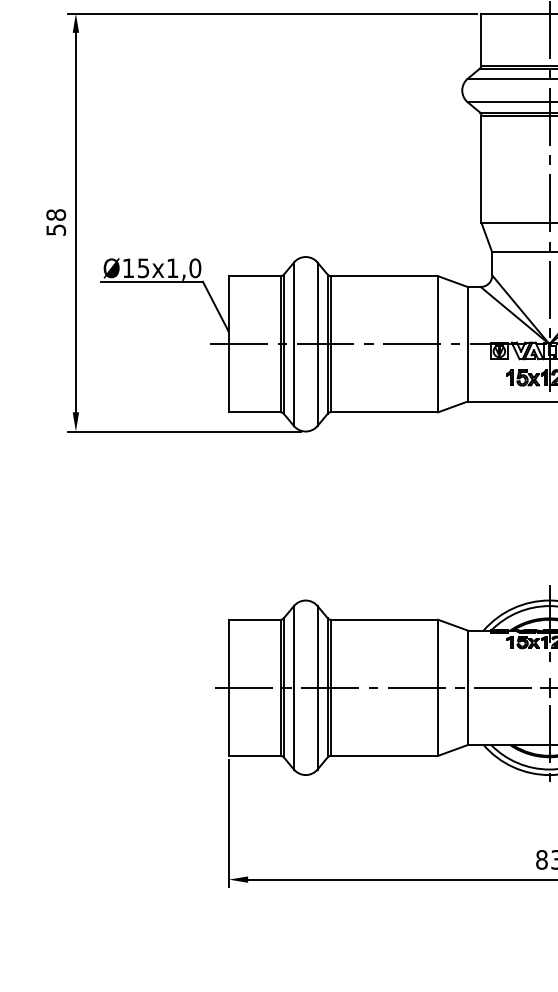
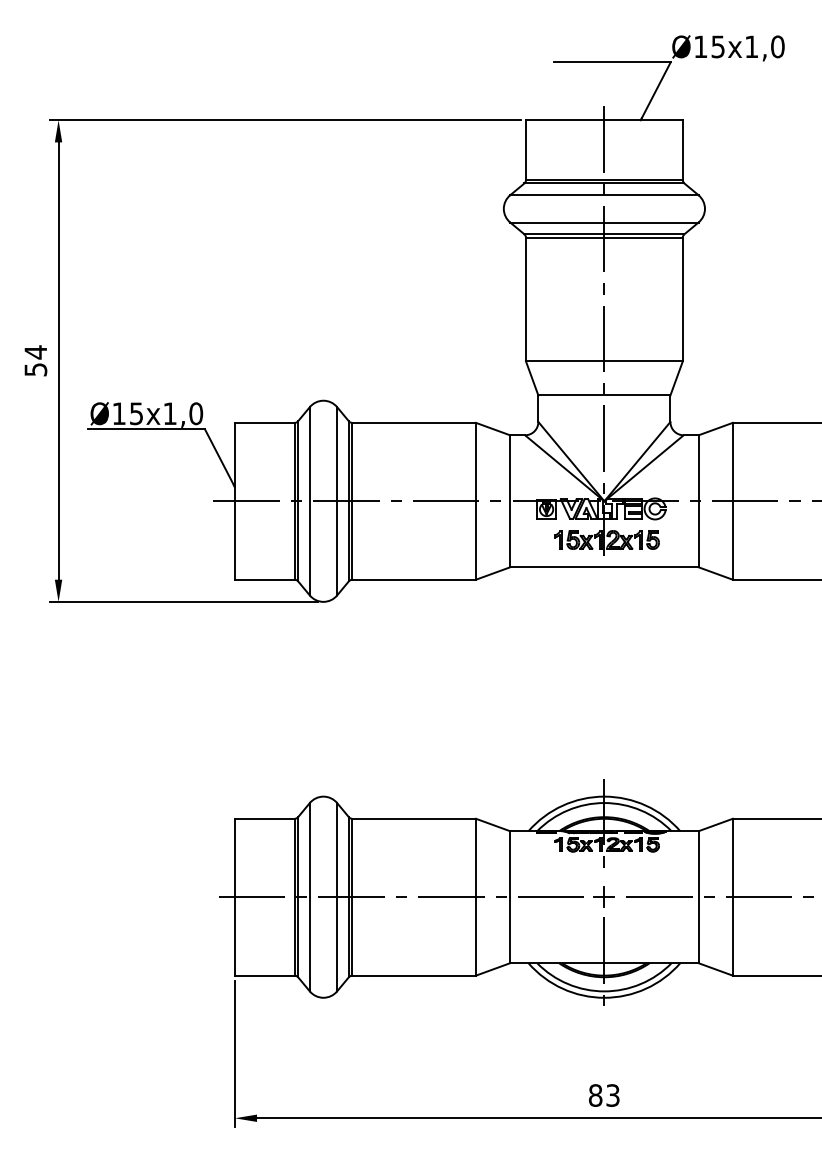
text: (55, 215) -> (35, 352), 58 -> 54

